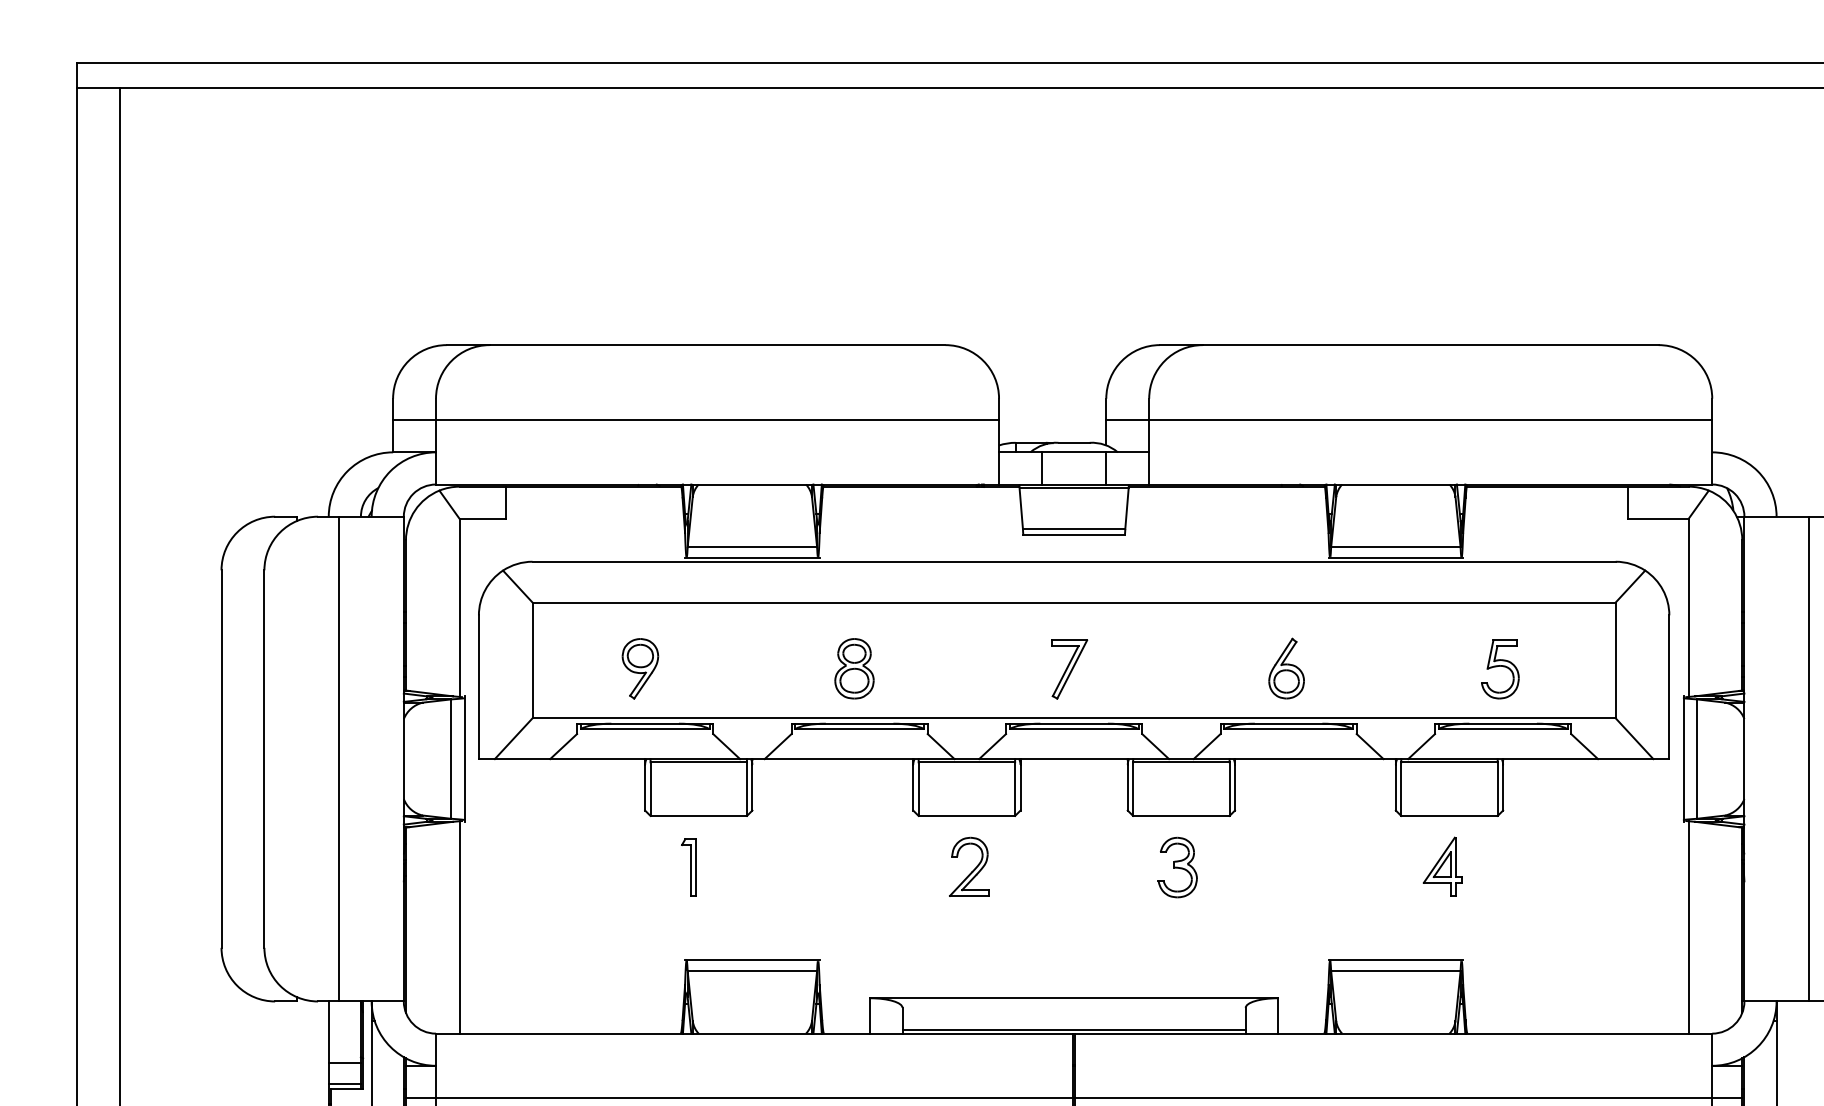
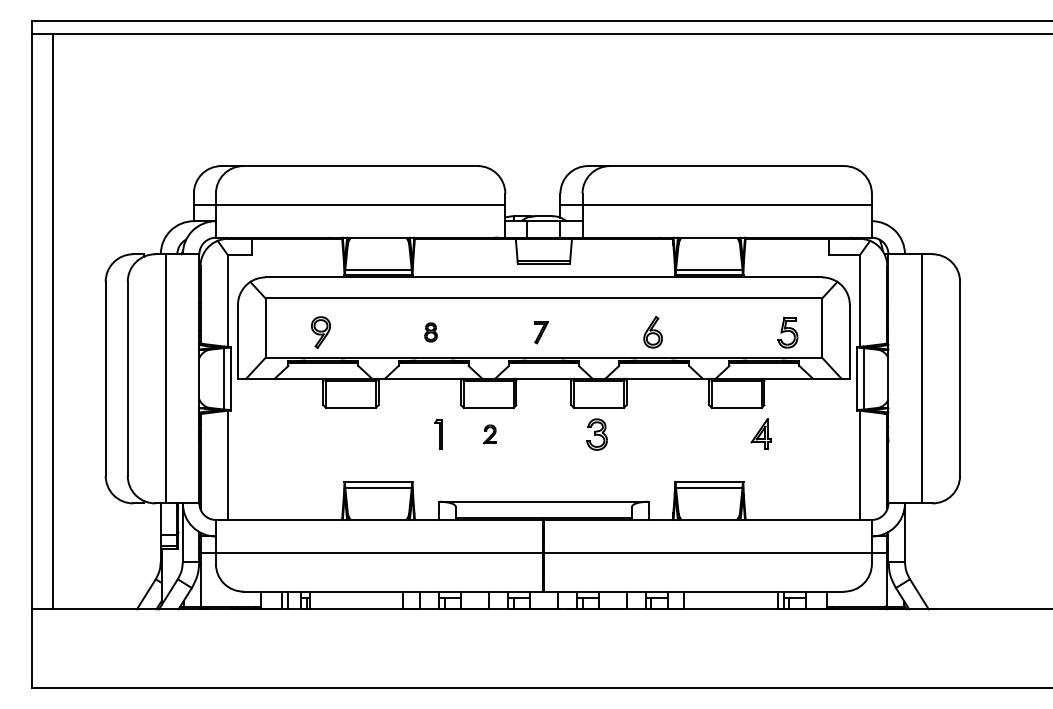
part: (853, 668) -> (430, 332), size x0.6
part: (1069, 668) -> (541, 332), size x0.7
part: (1499, 668) -> (787, 332), moved
part: (1441, 865) -> (760, 433), moved
part: (688, 867) -> (438, 434), moved
part: (968, 867) -> (489, 434), size x0.6

